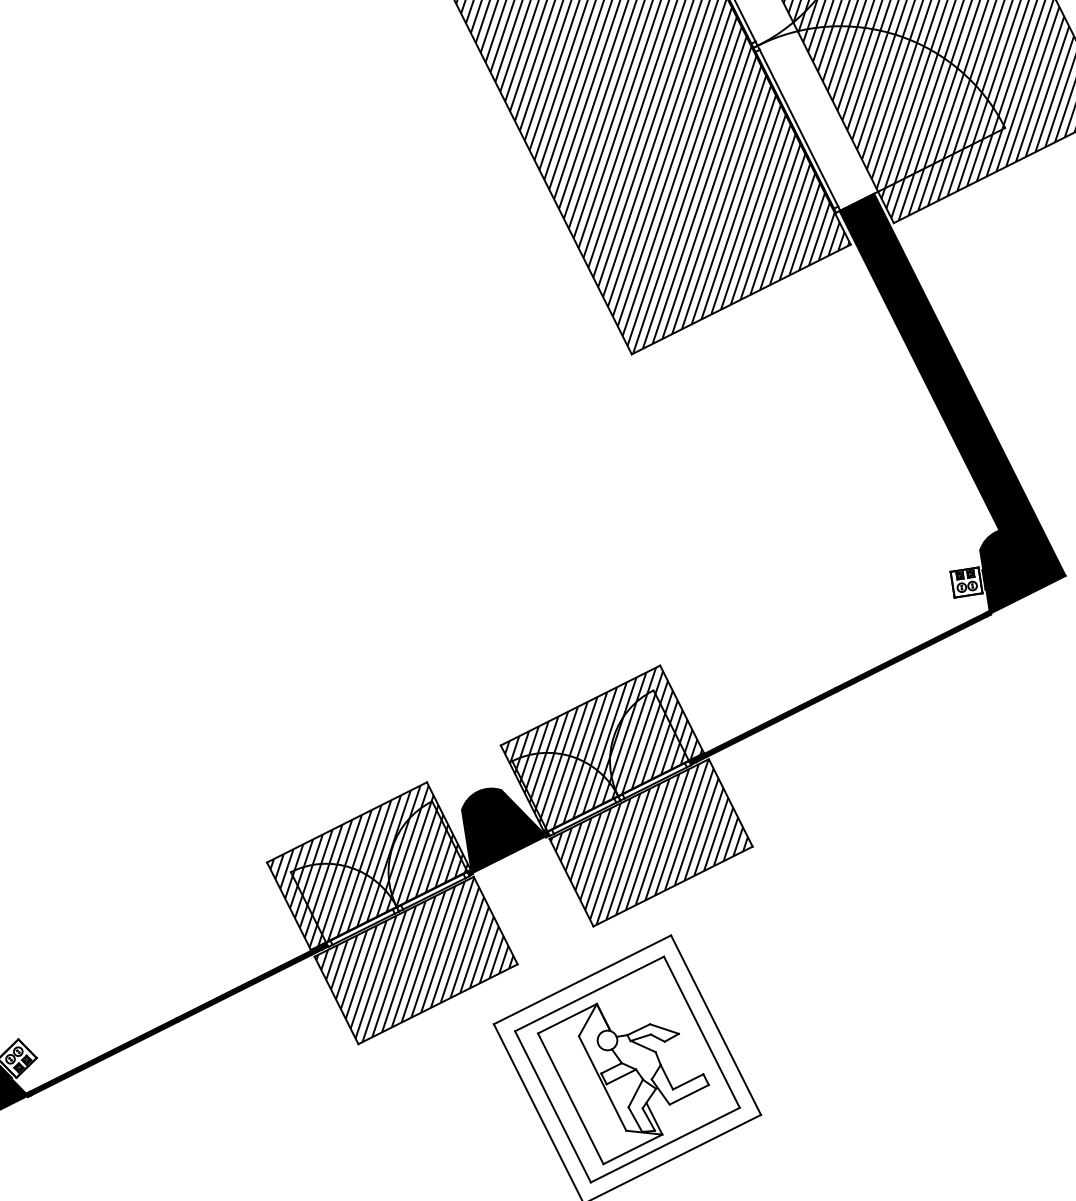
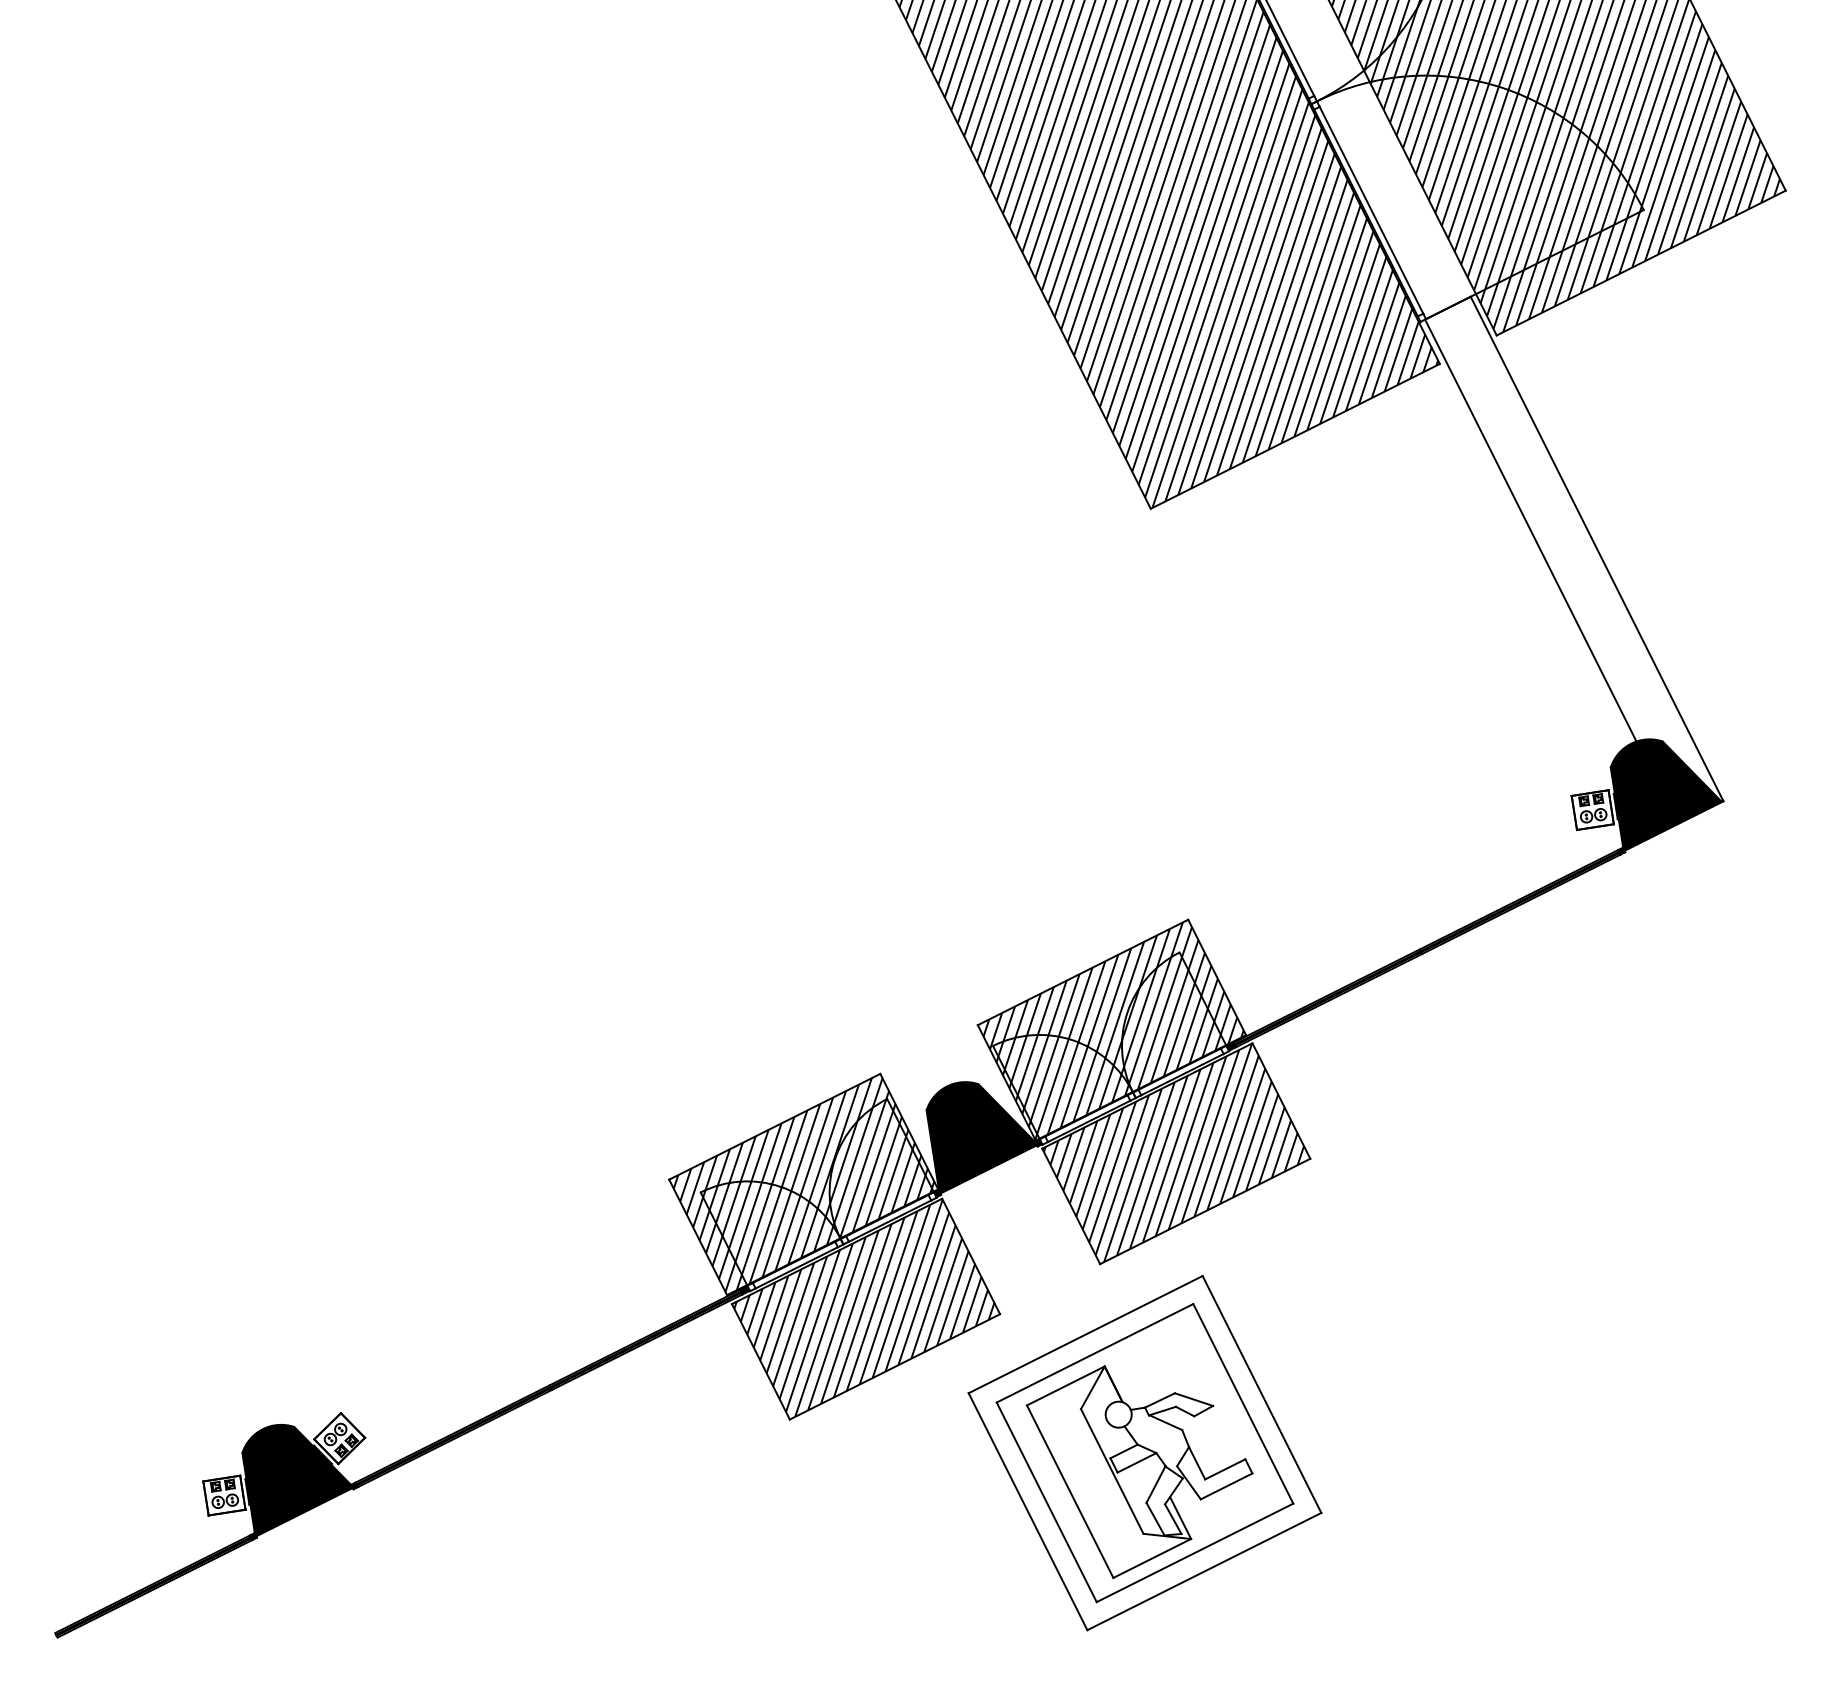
fill: (952, 384) -> (1574, 548), removed

